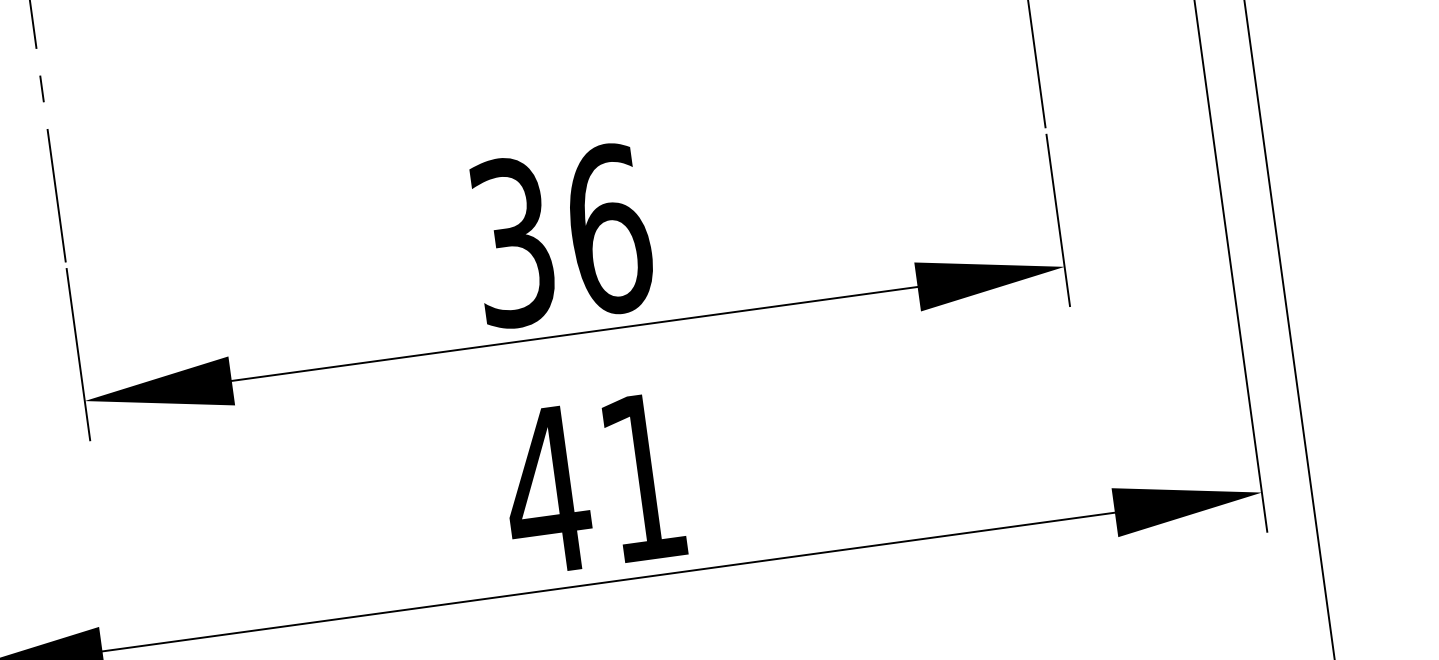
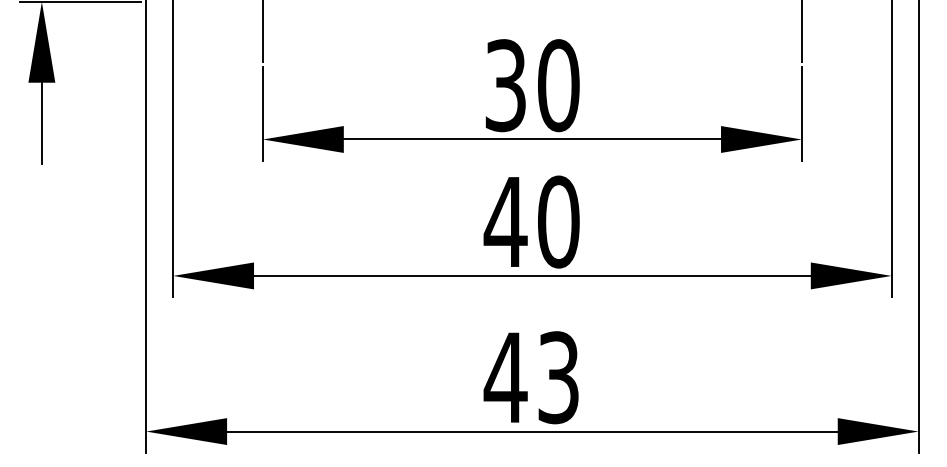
text: (610, 229) -> (559, 85), 36 -> 30
text: (642, 476) -> (558, 221), 41 -> 40

